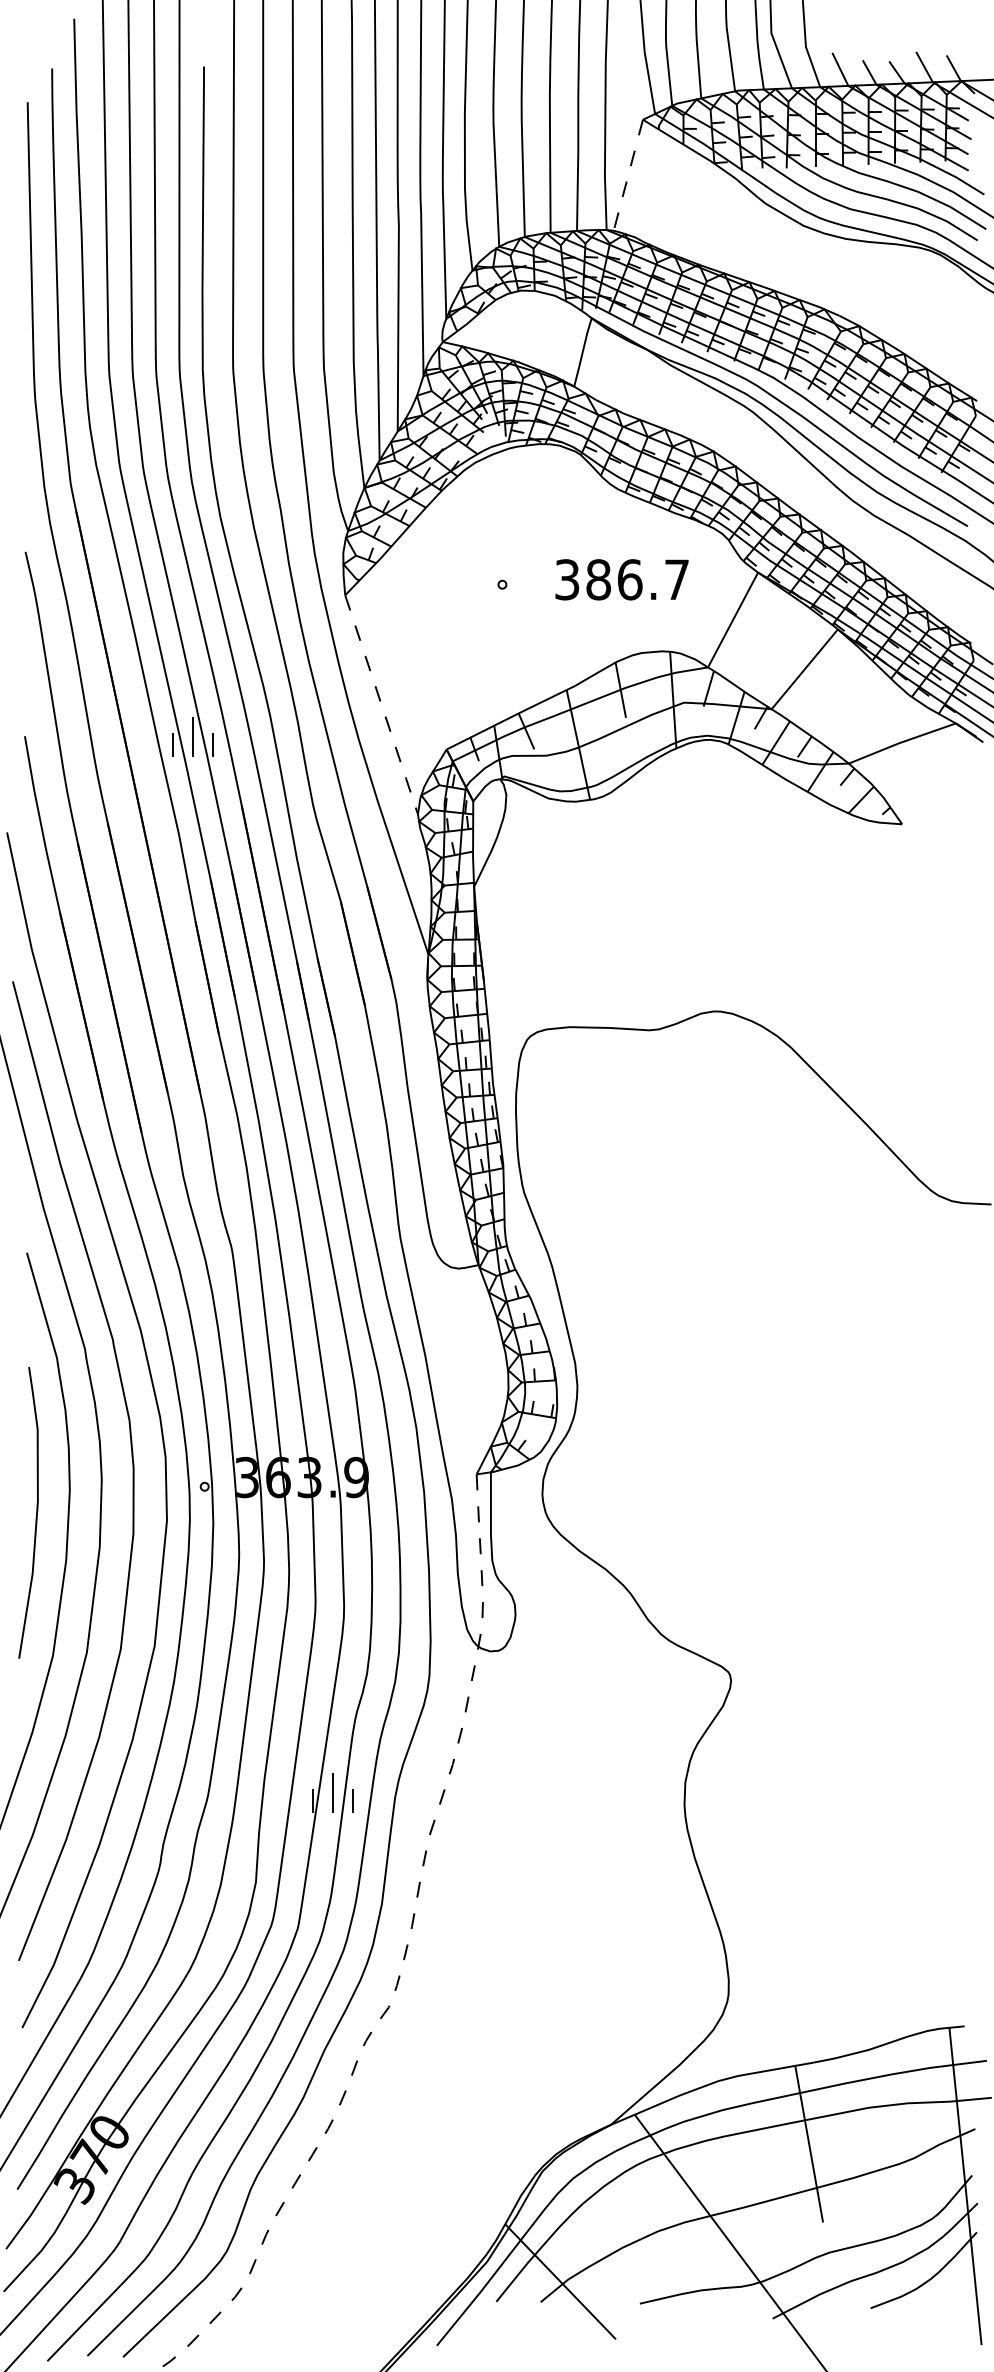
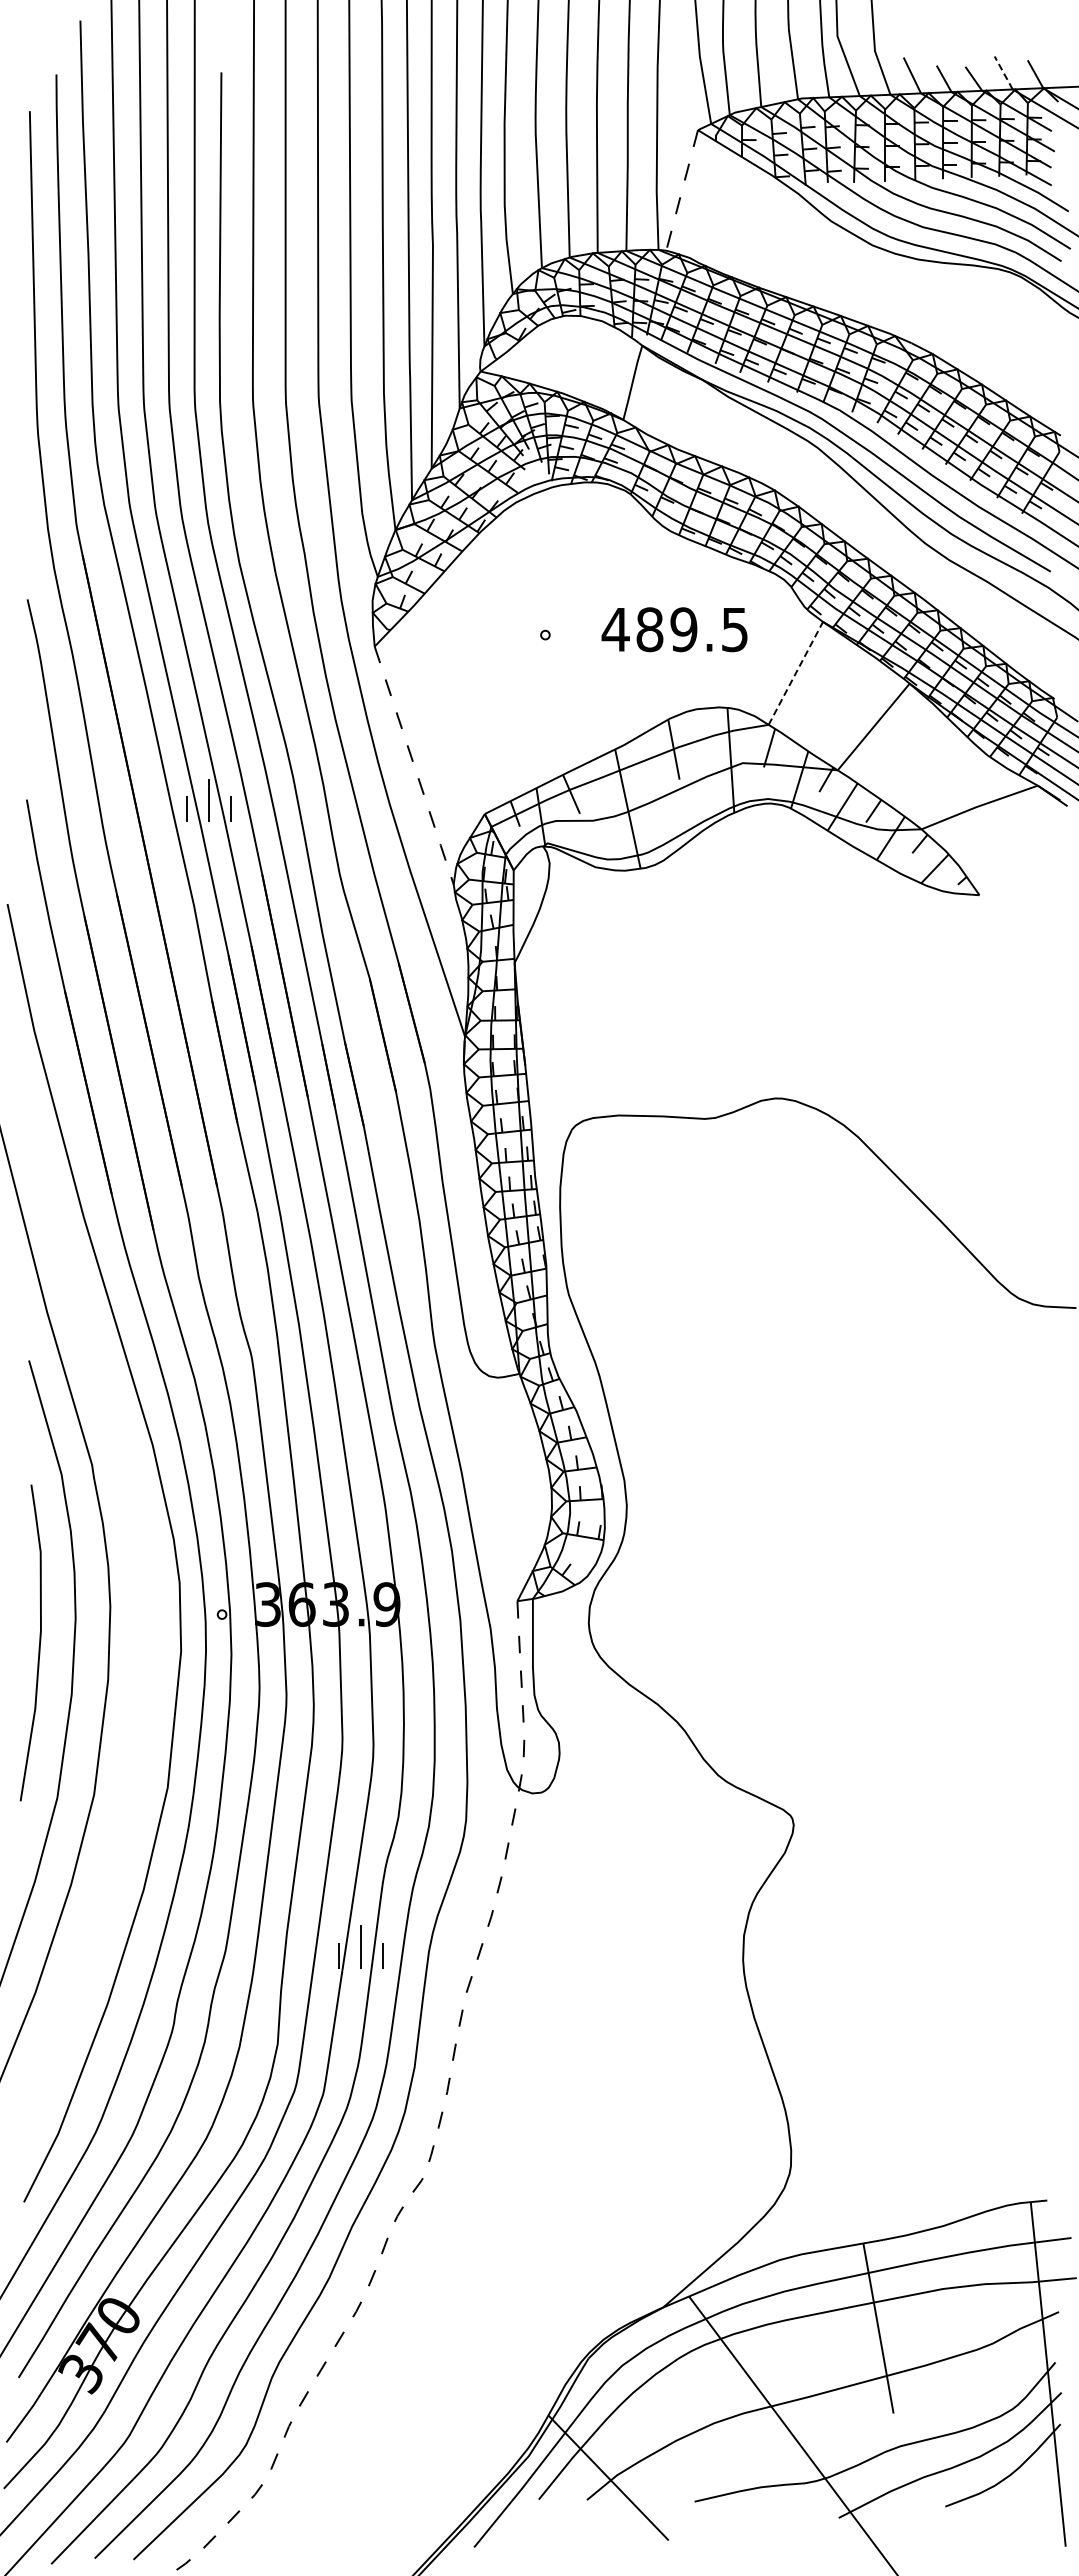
line: (924, 67) -> (1003, 73), solid -> dashed
text: (621, 579) -> (674, 629), 386.7 -> 489.5
line: (733, 619) -> (796, 672), solid -> dashed
curve: (132, 1466) -> (143, 1592), removed

